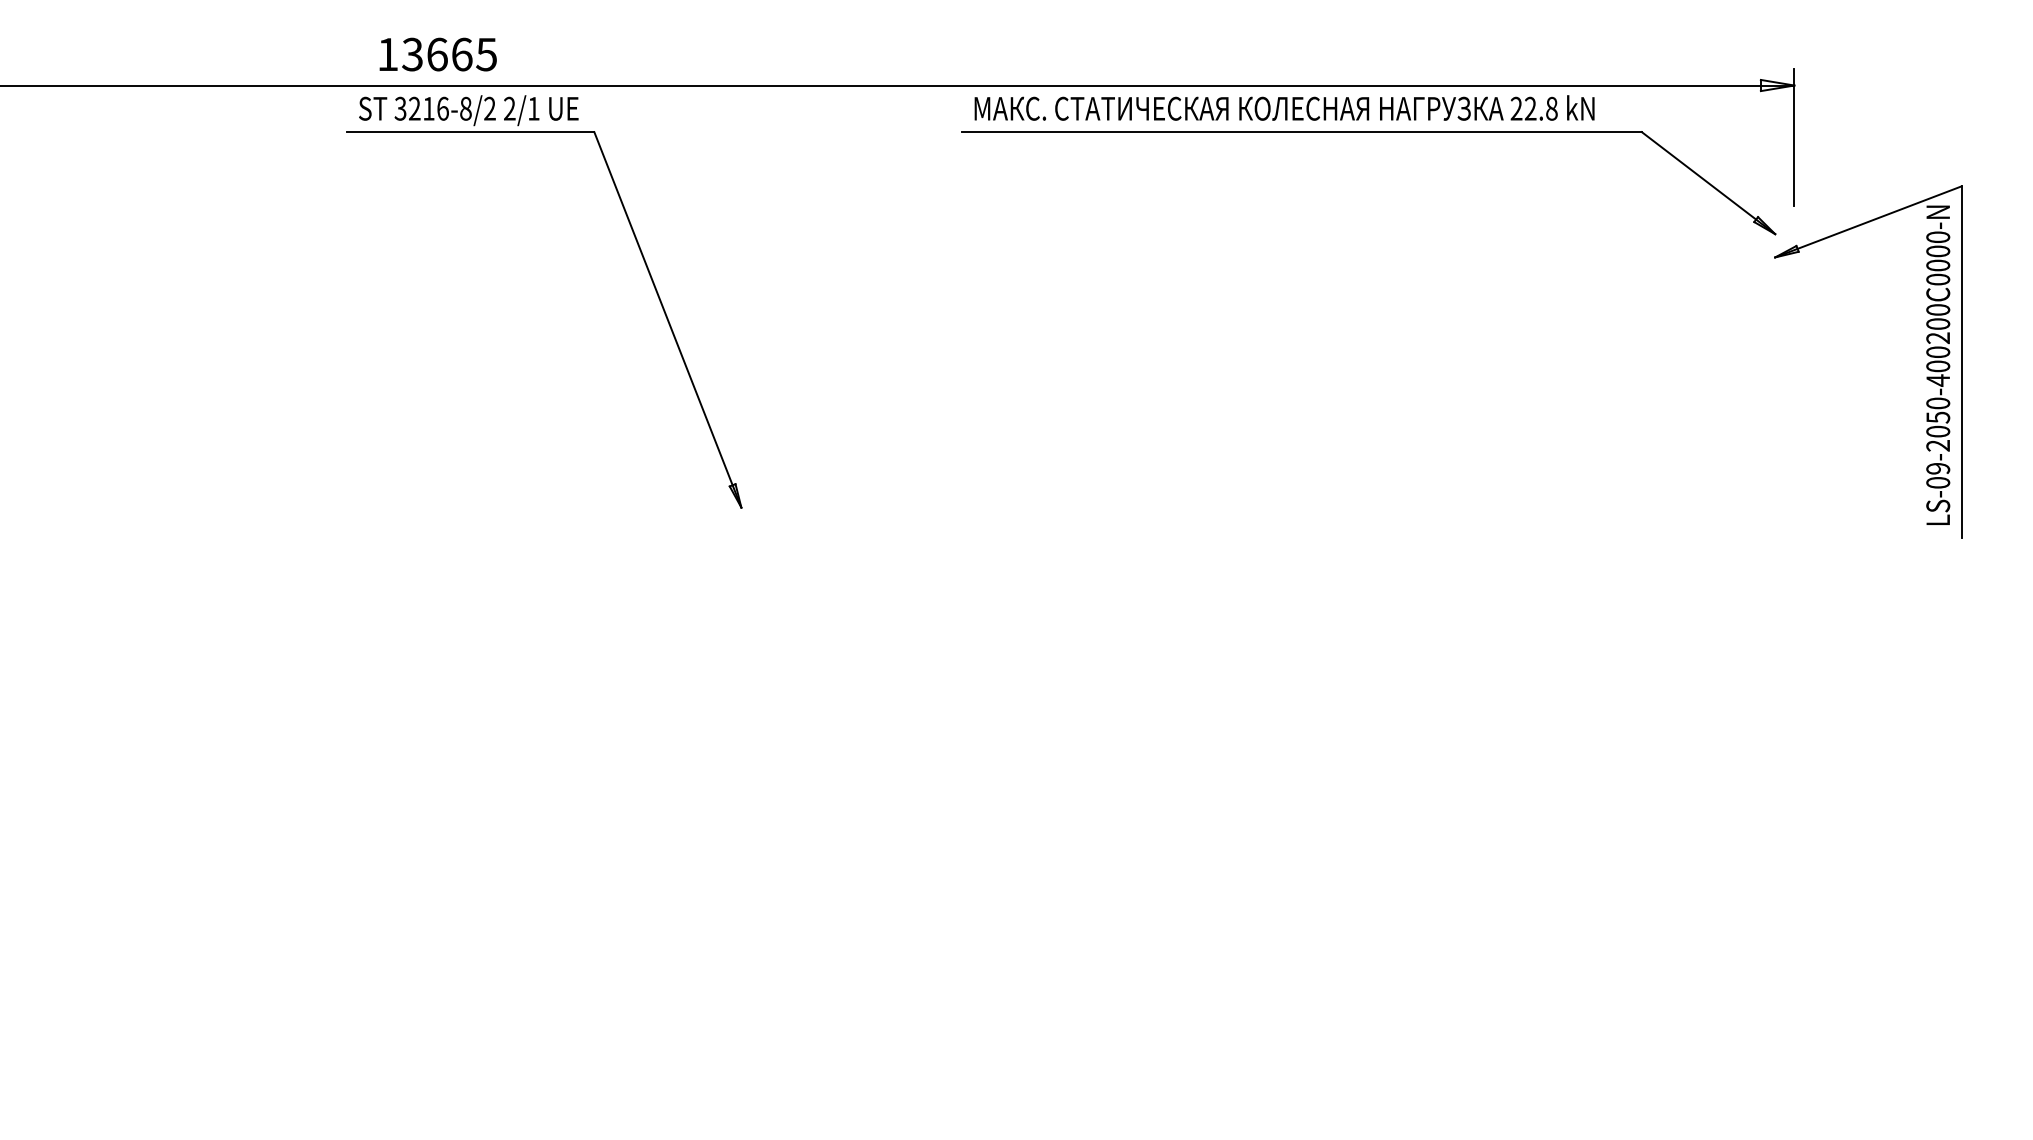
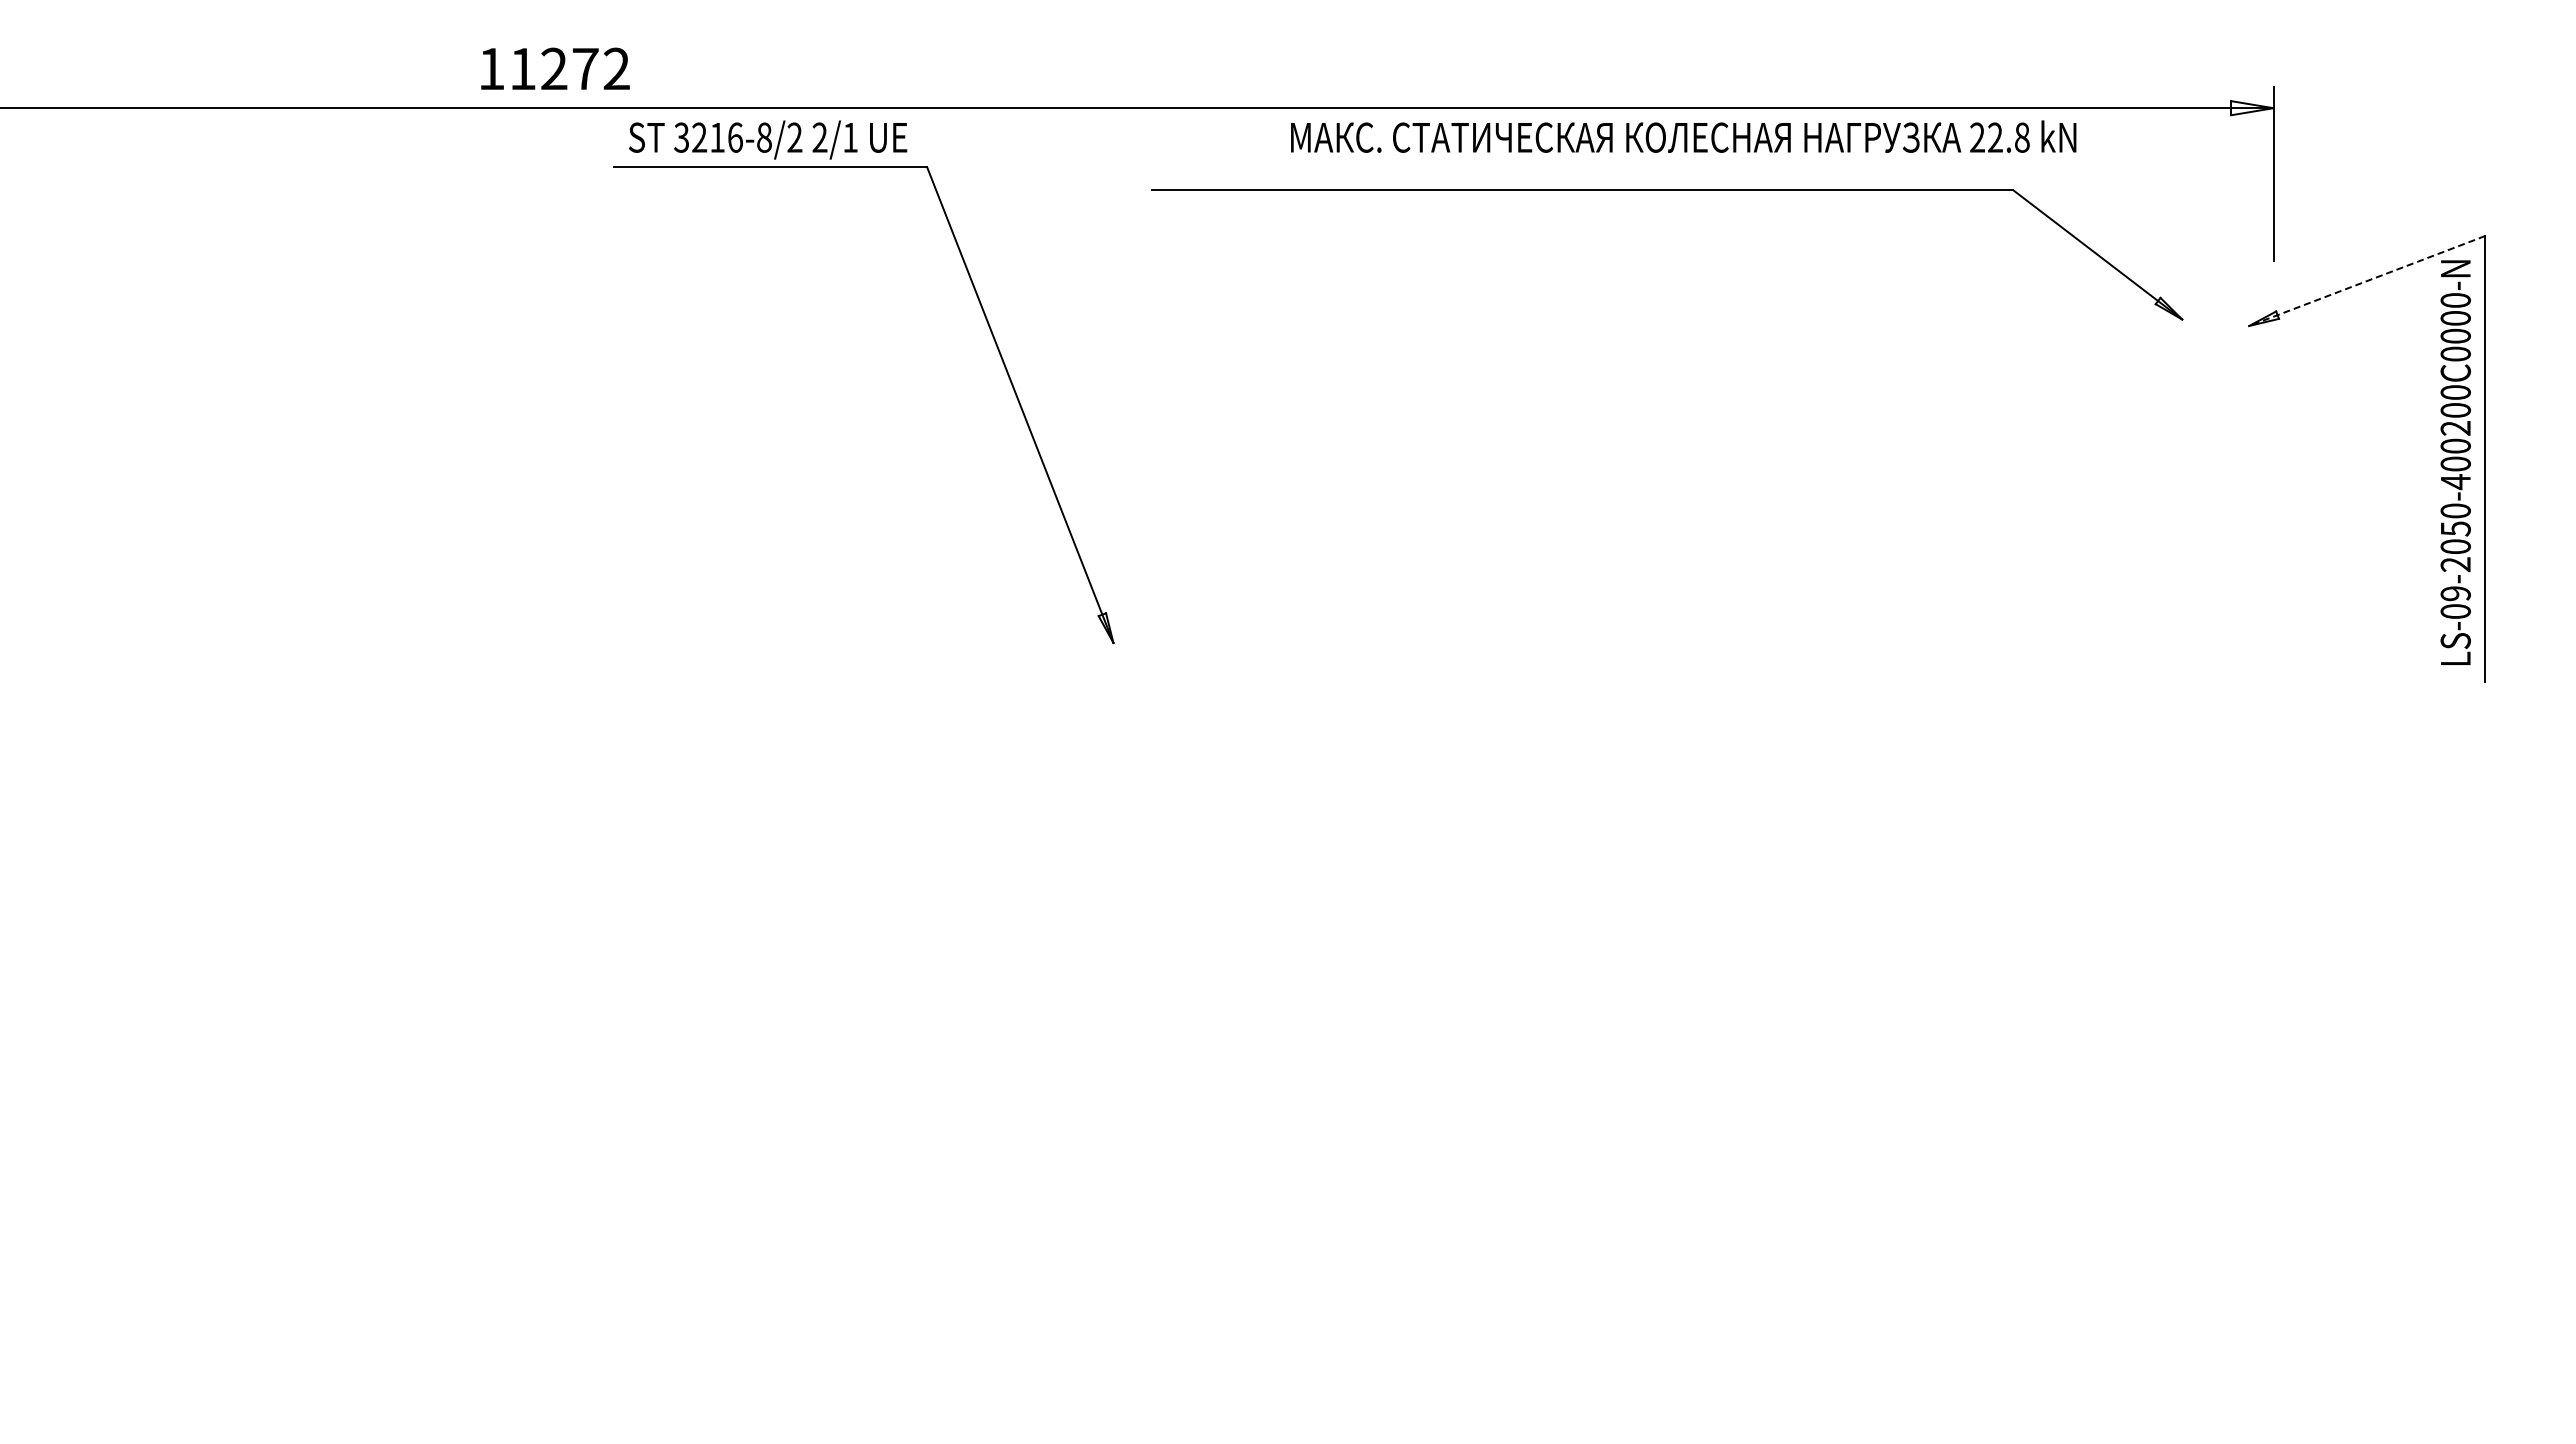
text: (449, 54) -> (569, 68), 13665 -> 11272
text: (1284, 107) -> (1683, 136), moved
part: (1368, 132) -> (1667, 190), moved
line: (1867, 222) -> (2366, 281), solid -> dashed
part: (644, 262) -> (990, 332), moved

